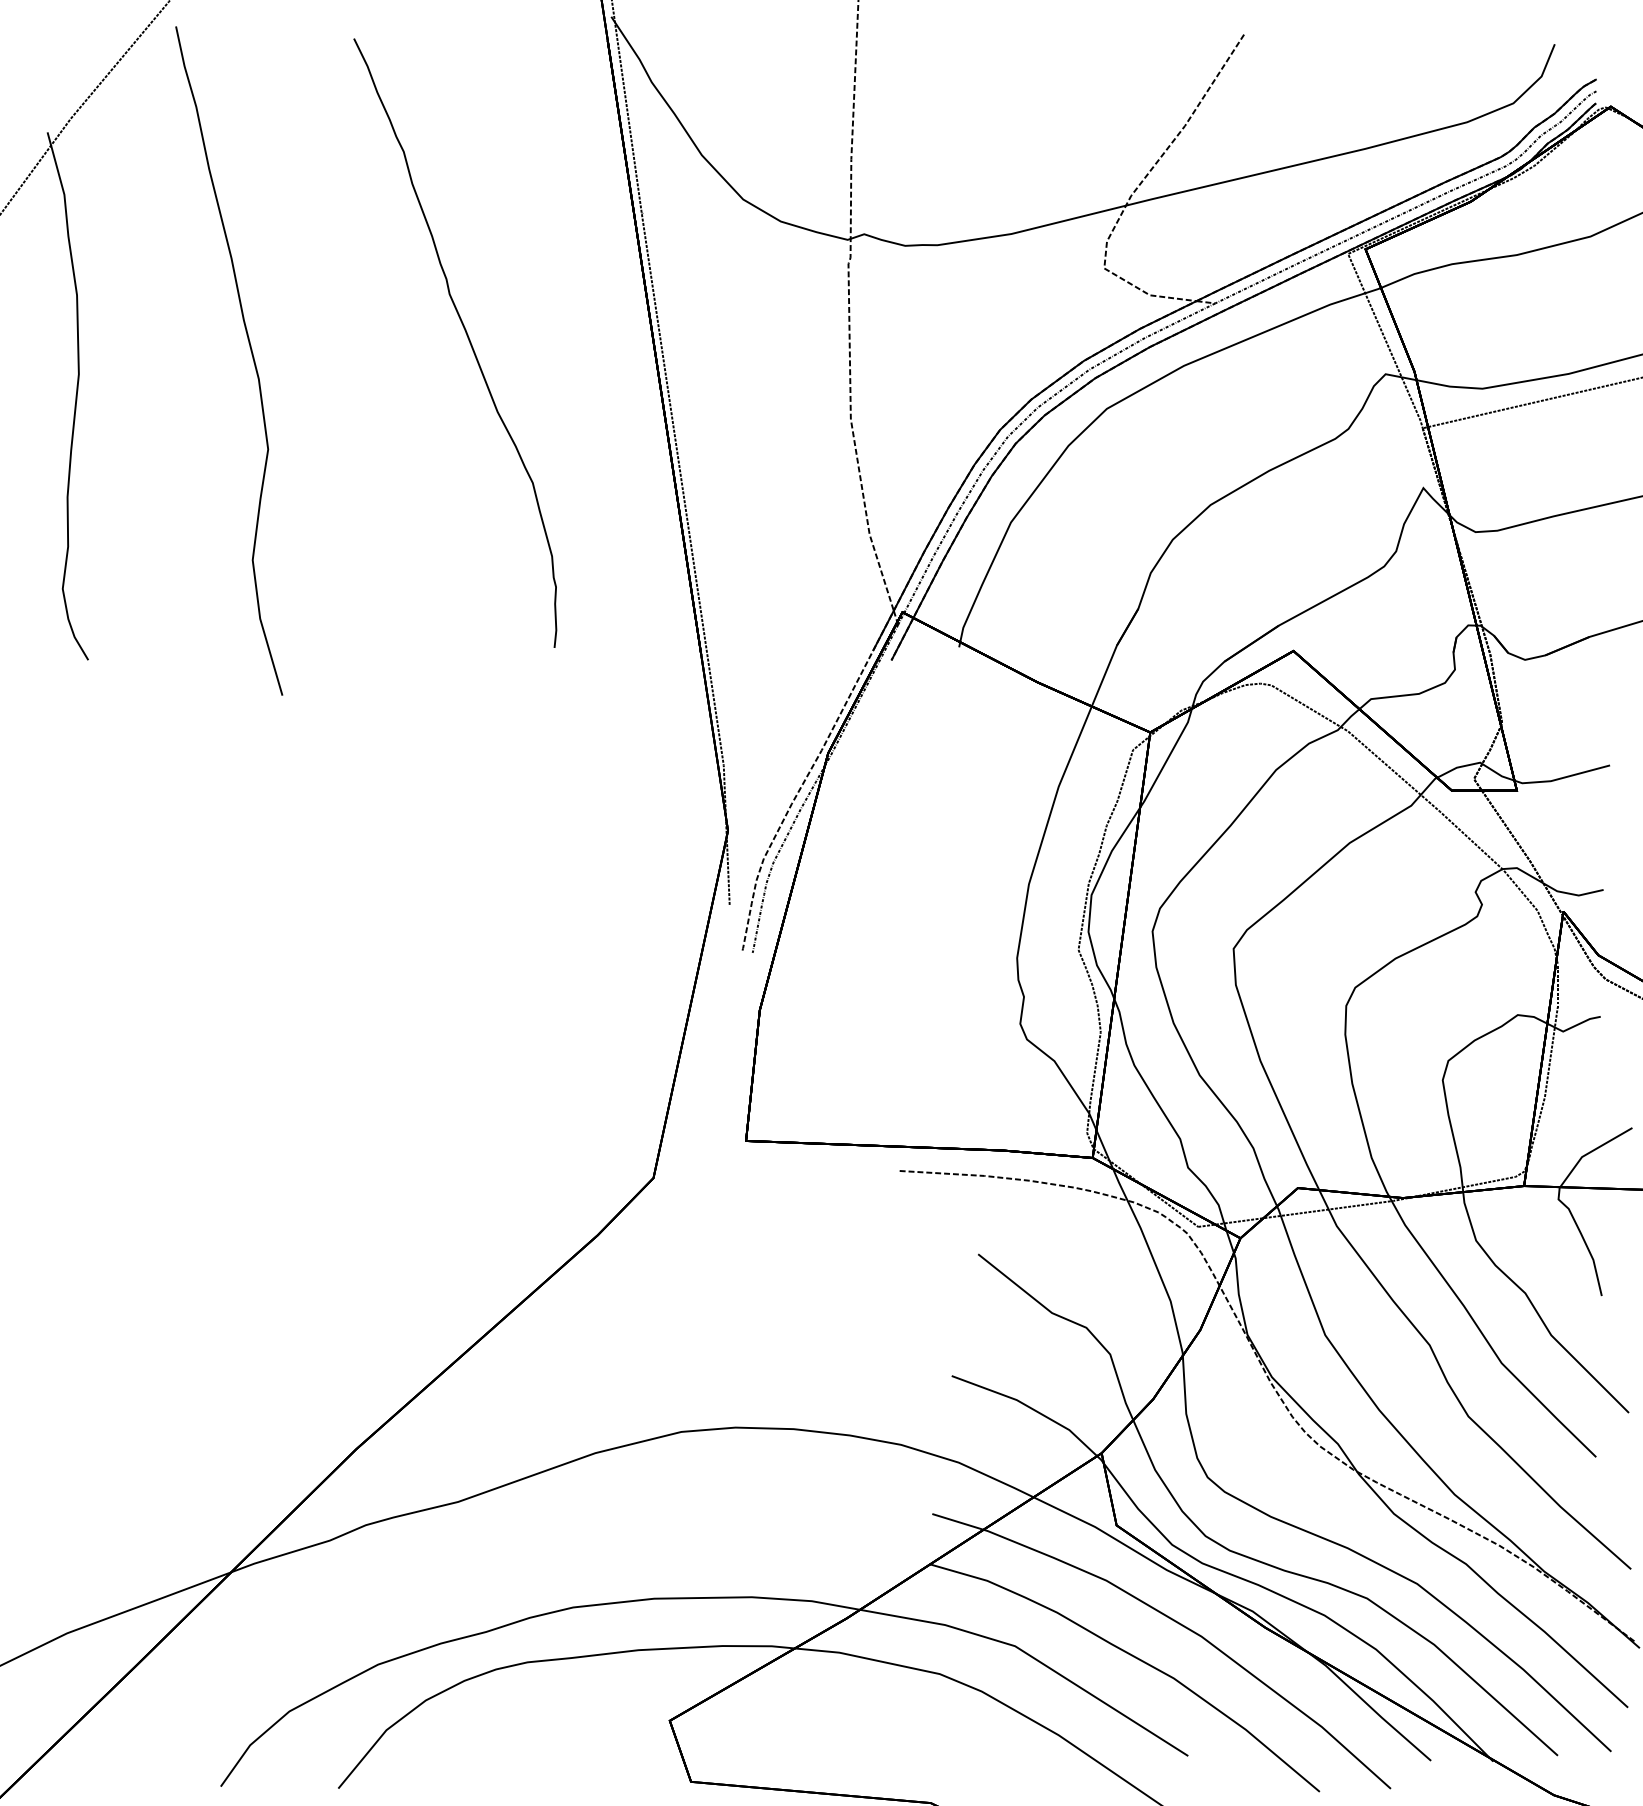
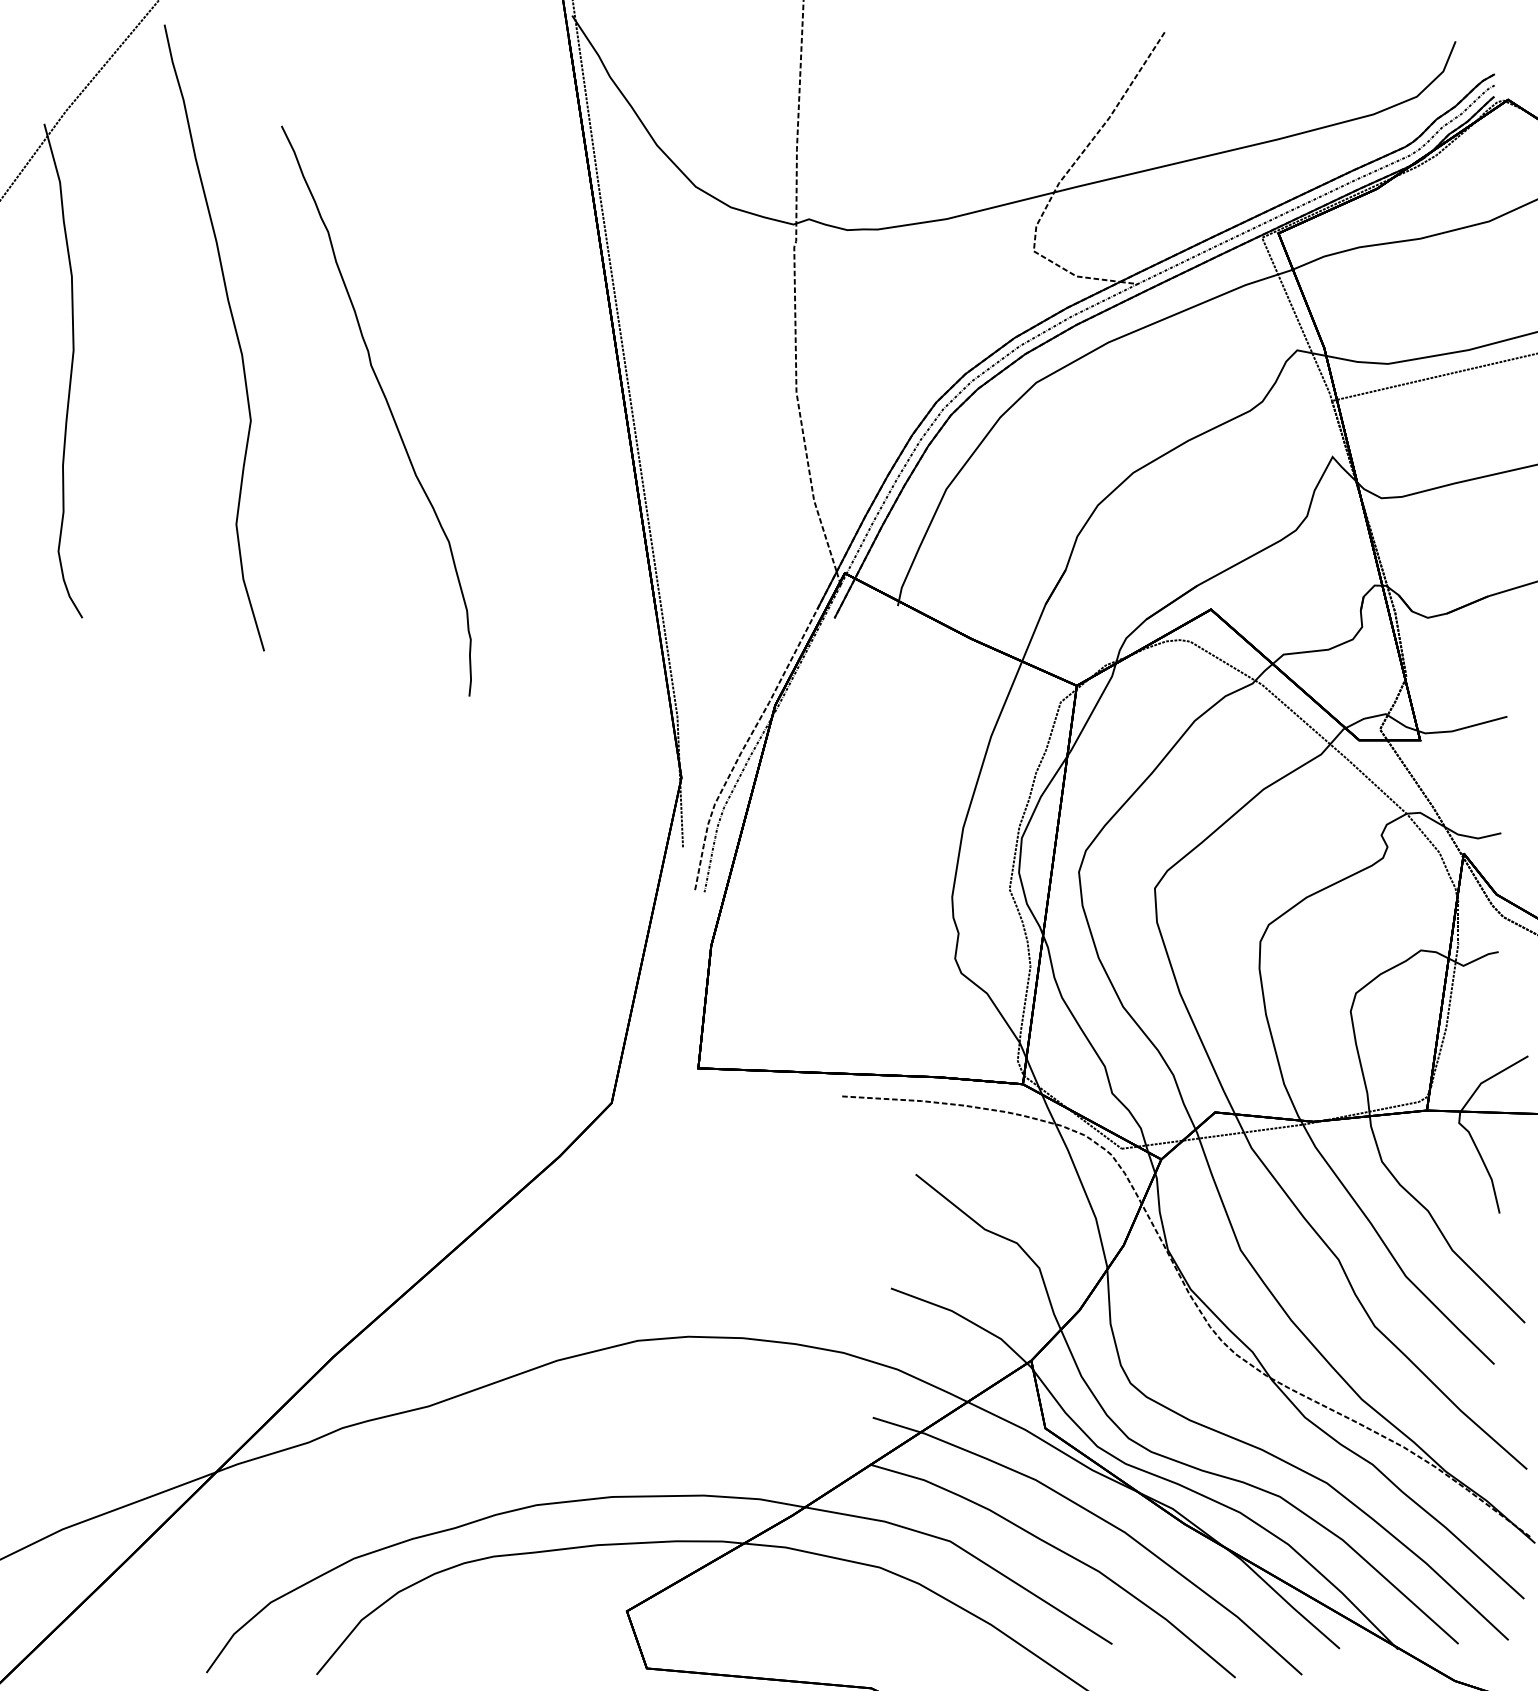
curve: (467, 338) -> (387, 406), moved

